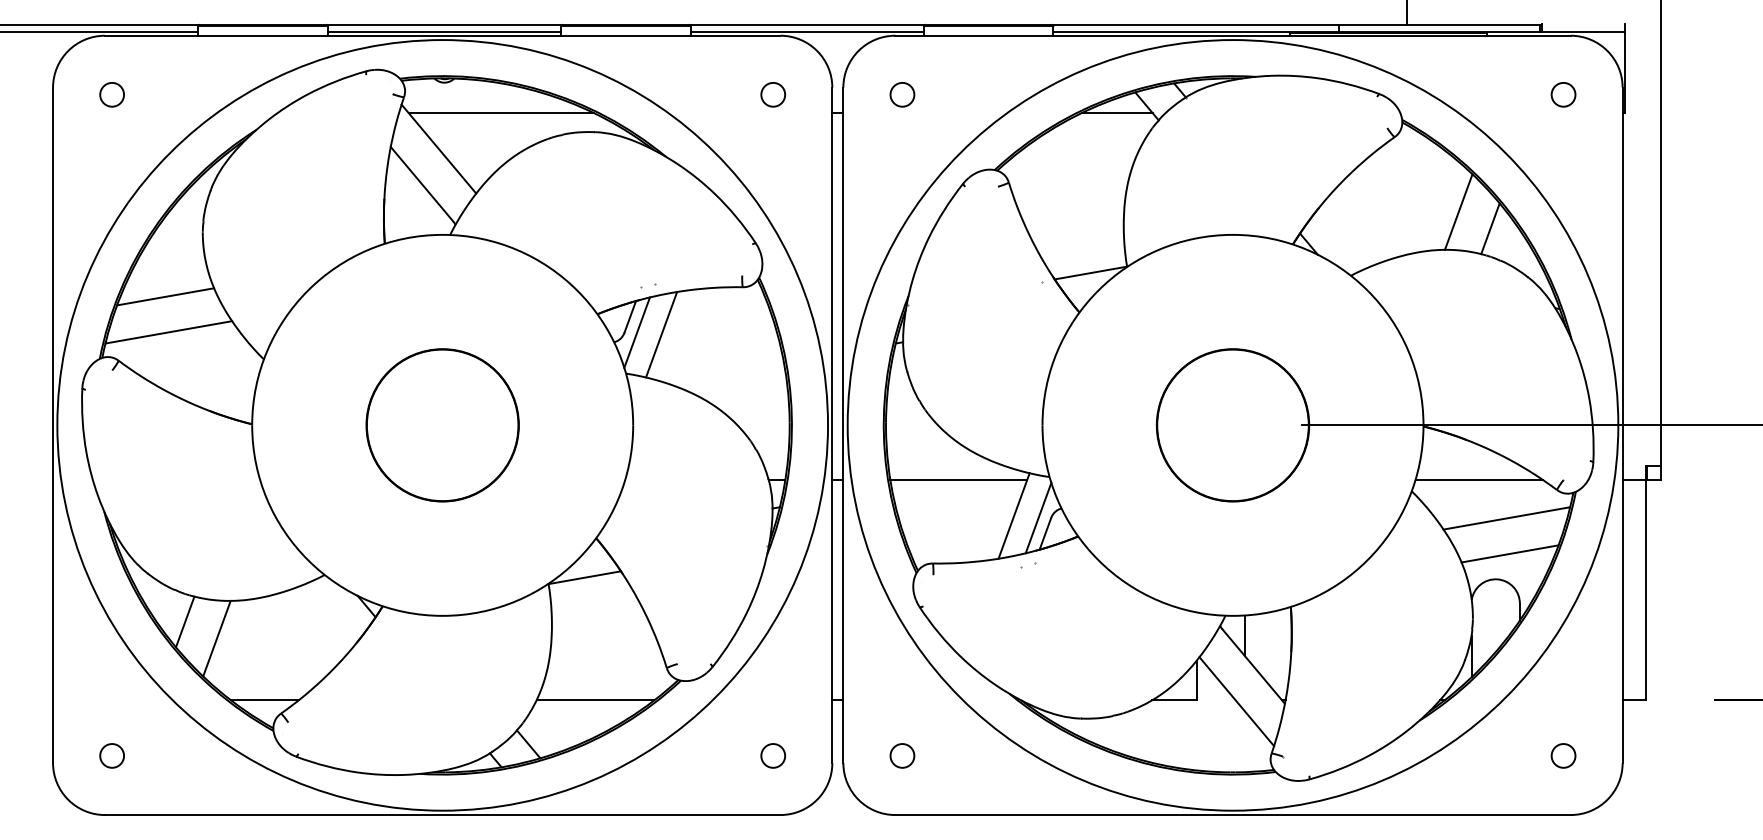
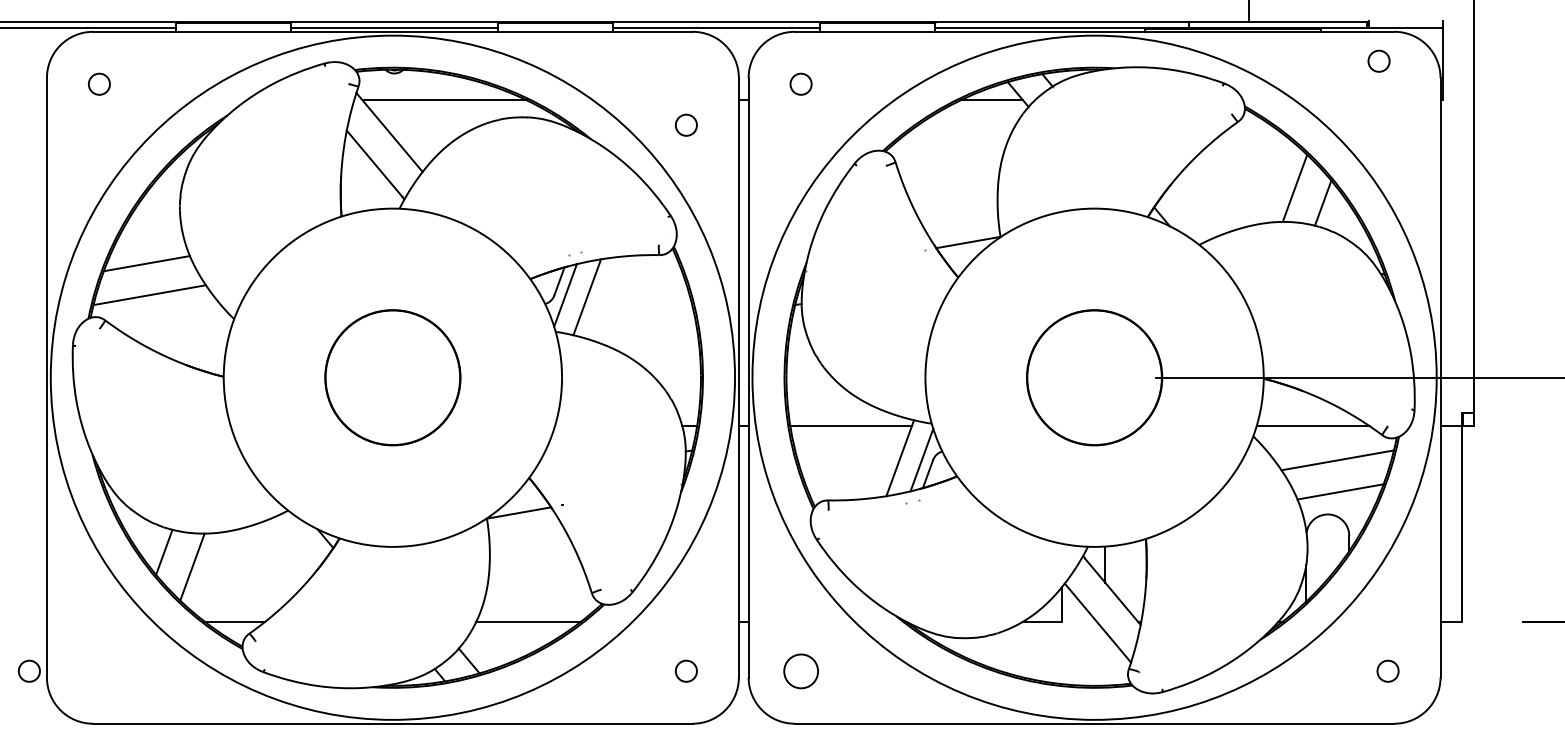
circle: (772, 93) -> (685, 124), moved
circle: (1562, 93) -> (1378, 60), moved
circle: (112, 755) -> (29, 670), moved
circle: (901, 755) -> (800, 670), size x1.6

